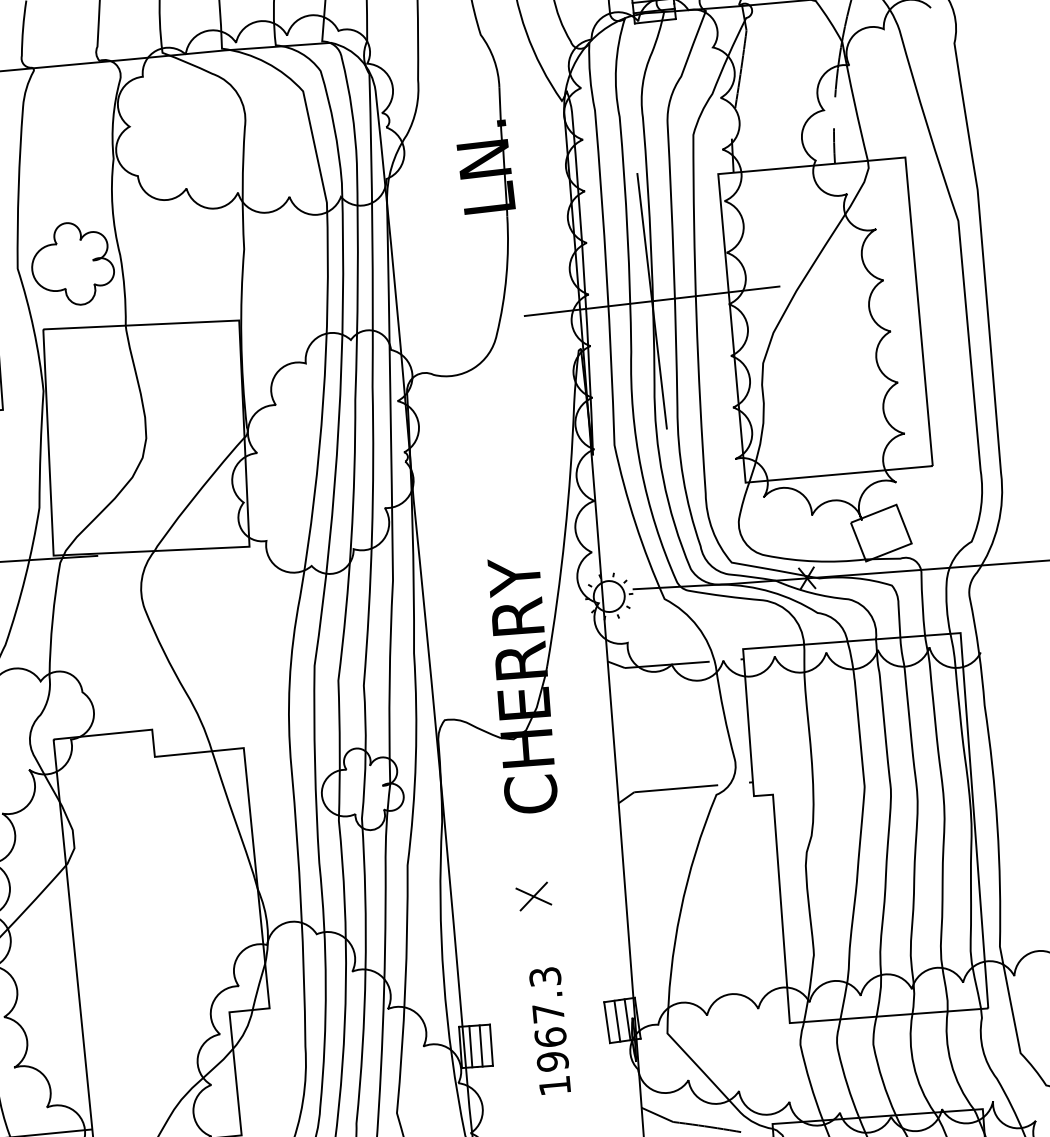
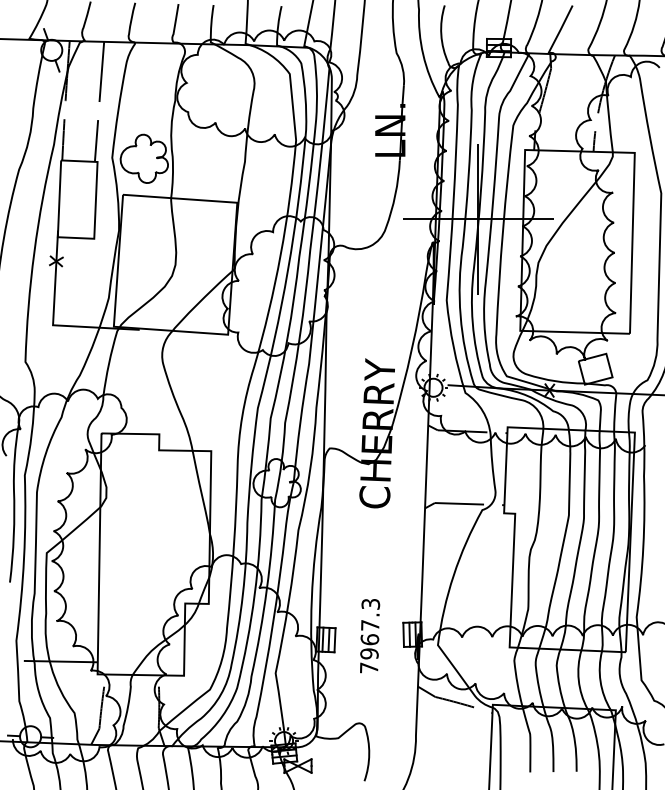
part: (533, 896) -> (369, 556), removed
text: (555, 1084) -> (369, 667), 1967.3 -> 7967.3

